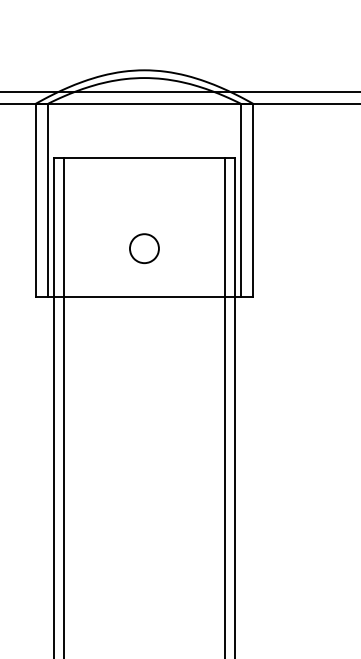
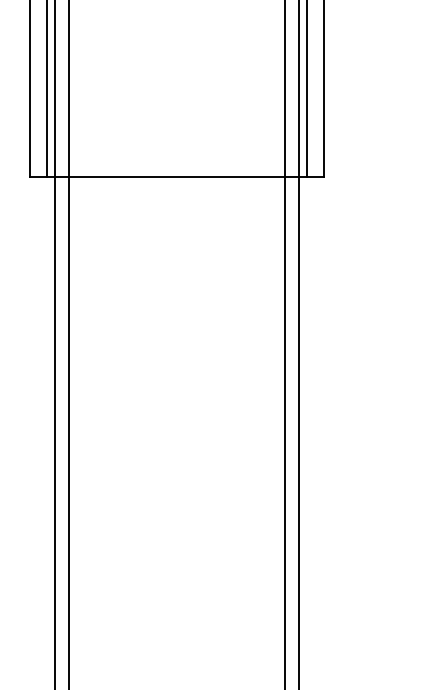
part: (144, 248) -> (177, 111), removed

